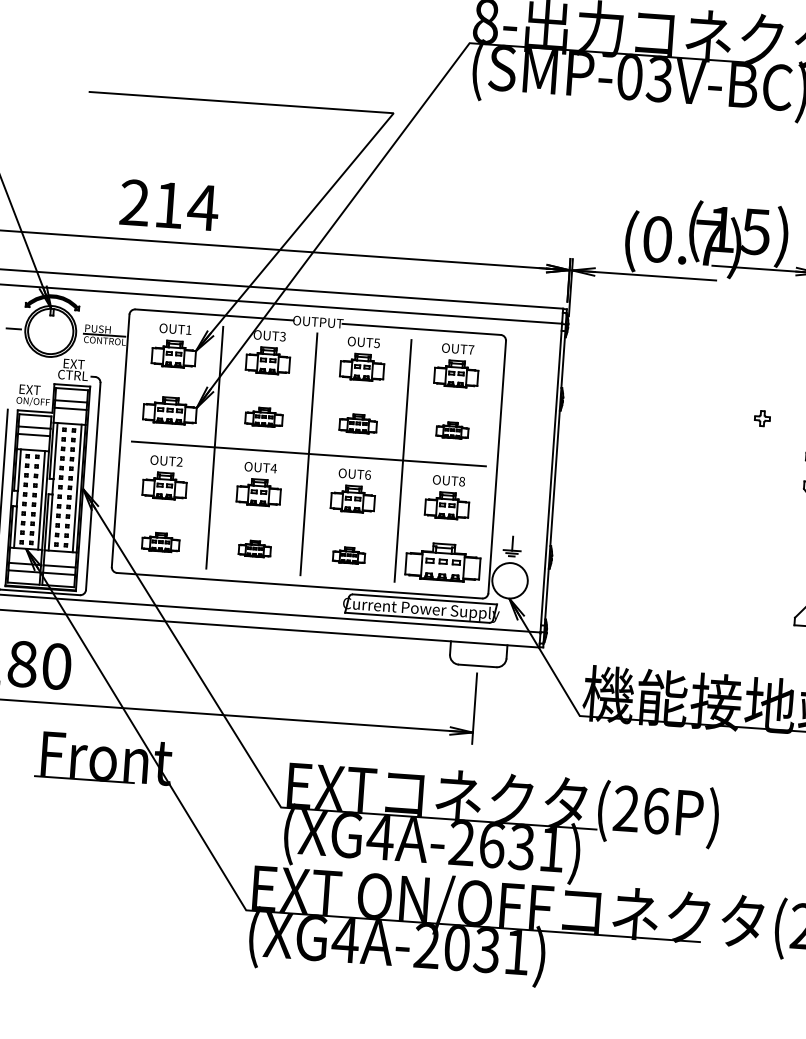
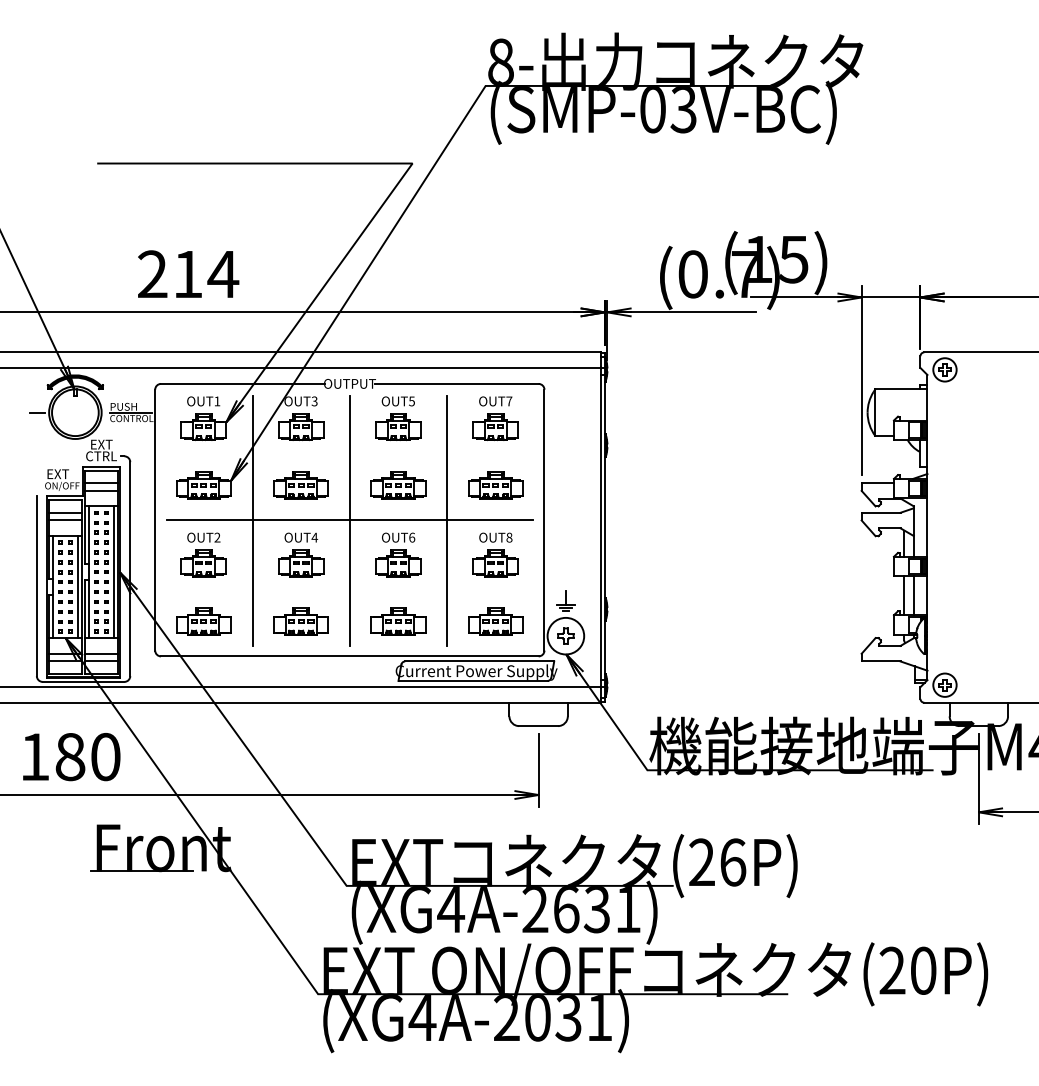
part: (263, 417) -> (300, 485), size x1.43
part: (762, 417) -> (565, 635), moved
part: (358, 423) -> (398, 485), size x1.43
part: (452, 430) -> (495, 485), size x1.67
part: (160, 542) -> (203, 621), size x1.43
part: (254, 548) -> (300, 621), size x1.67
part: (349, 555) -> (398, 621), size x1.67
part: (442, 561) -> (495, 621), size x0.71

